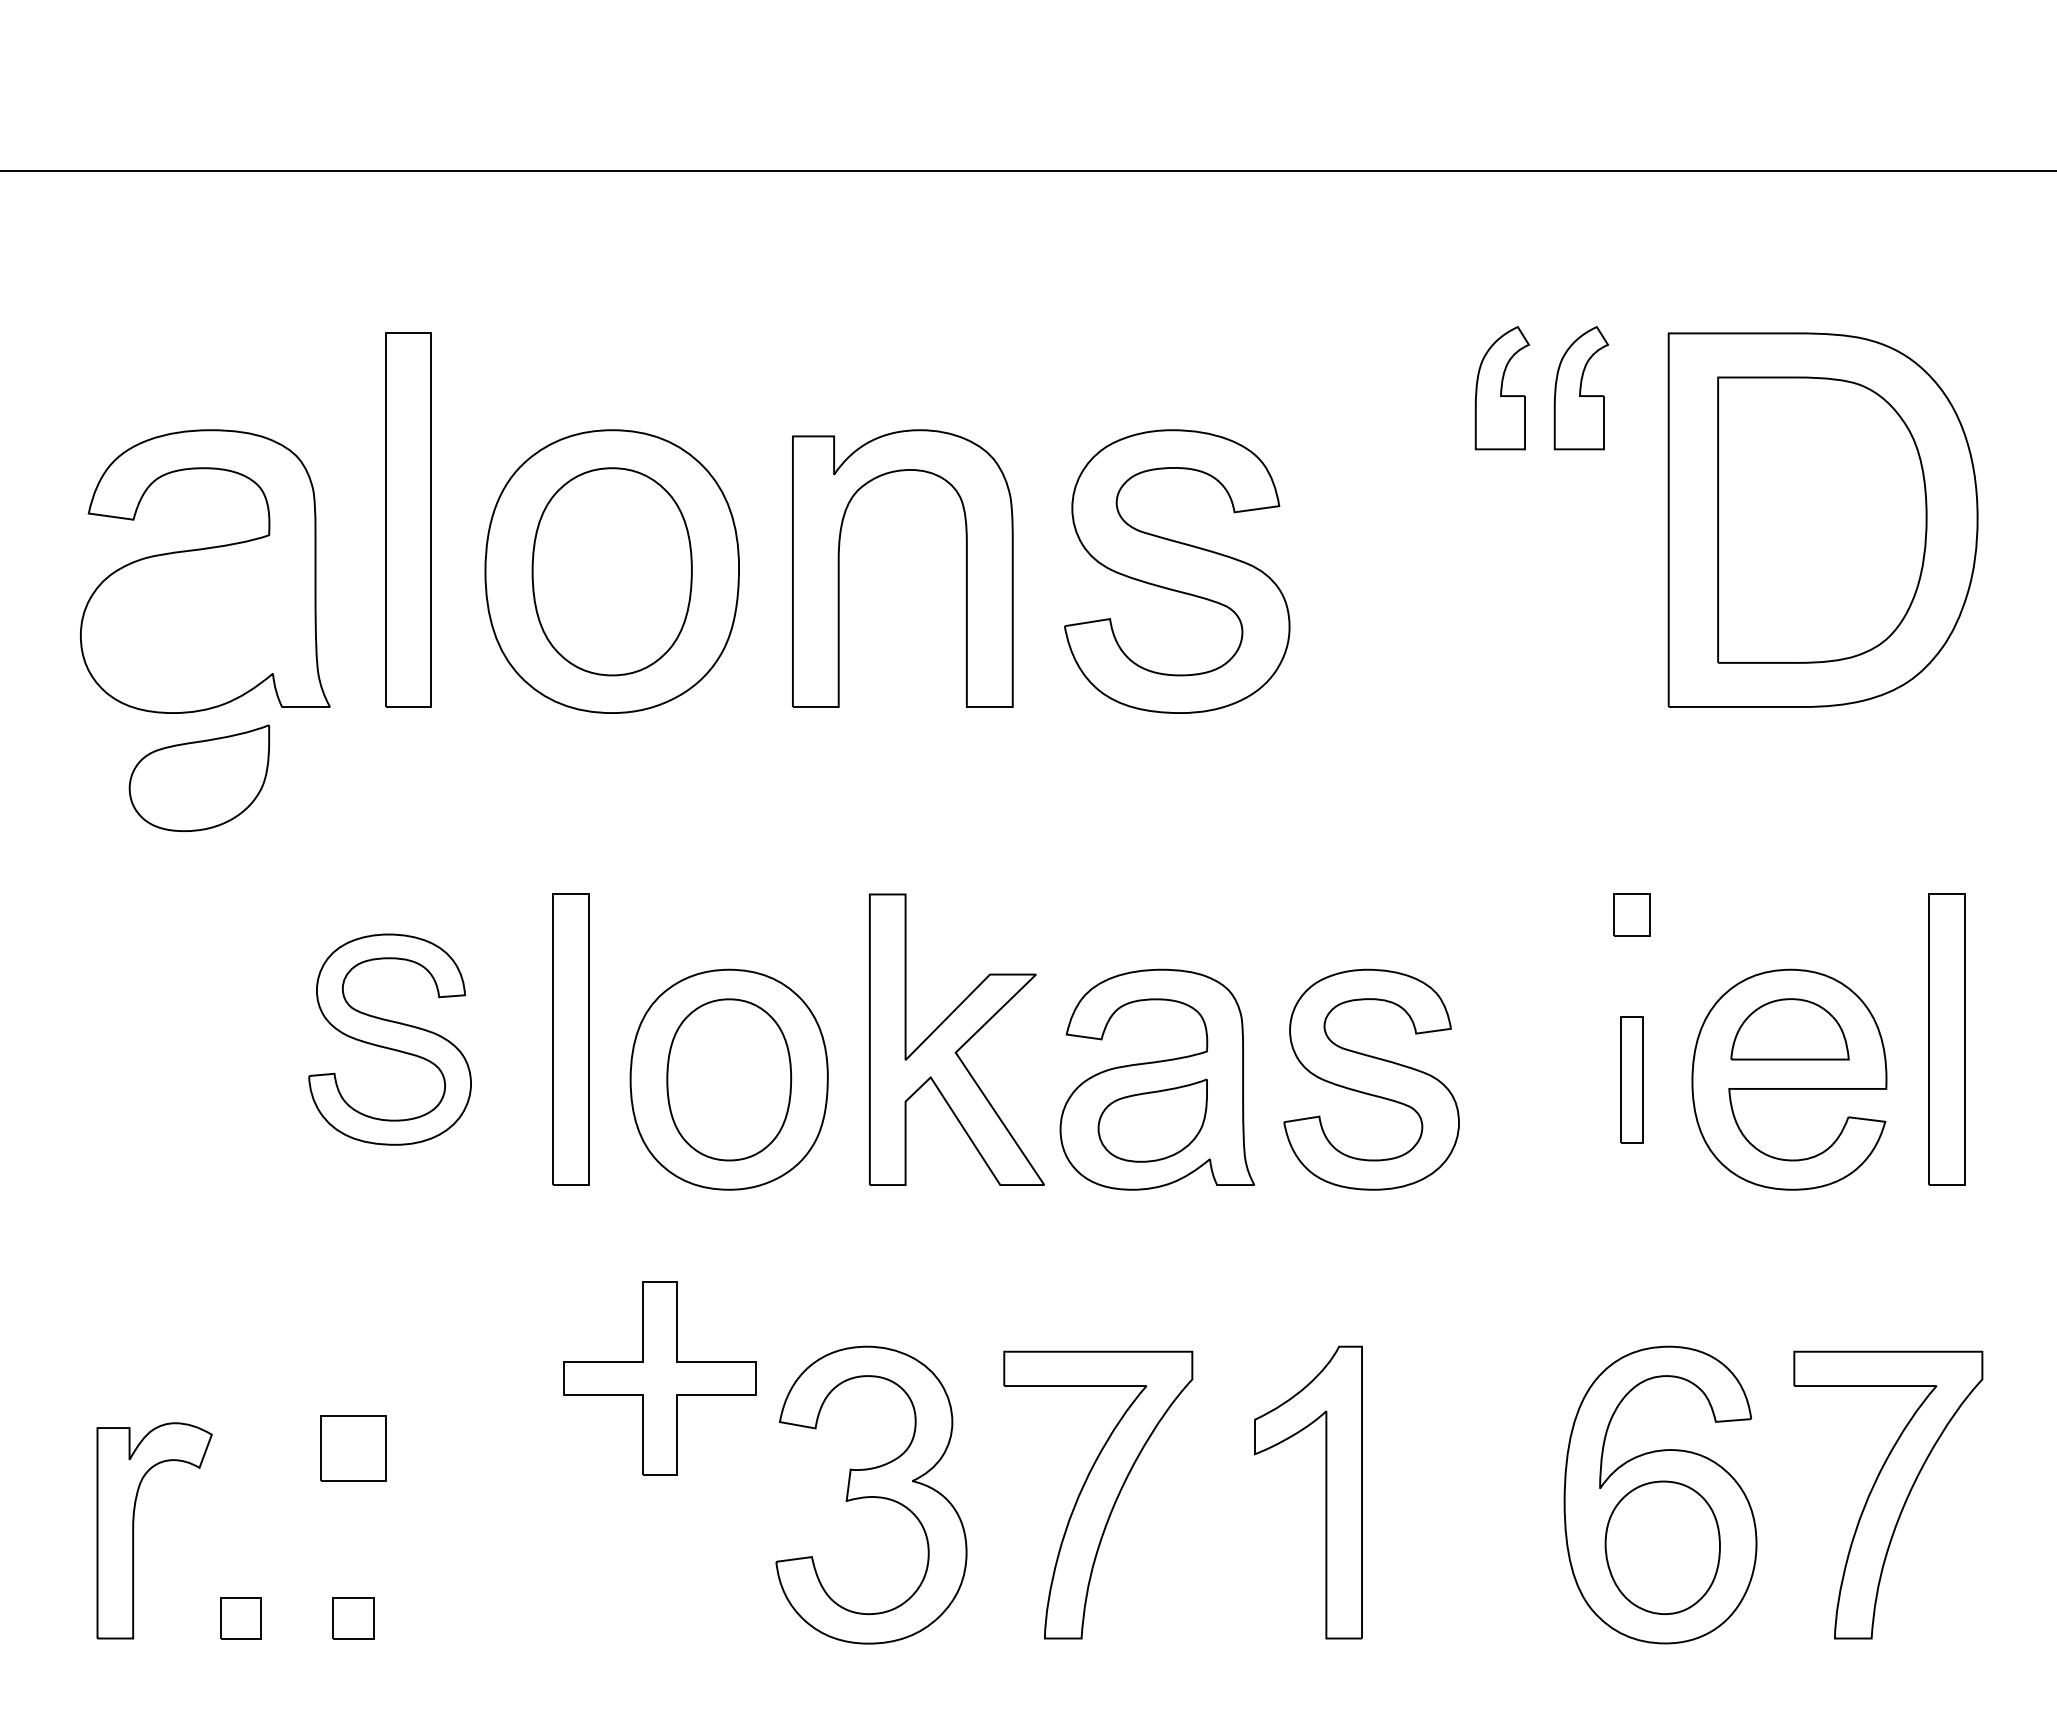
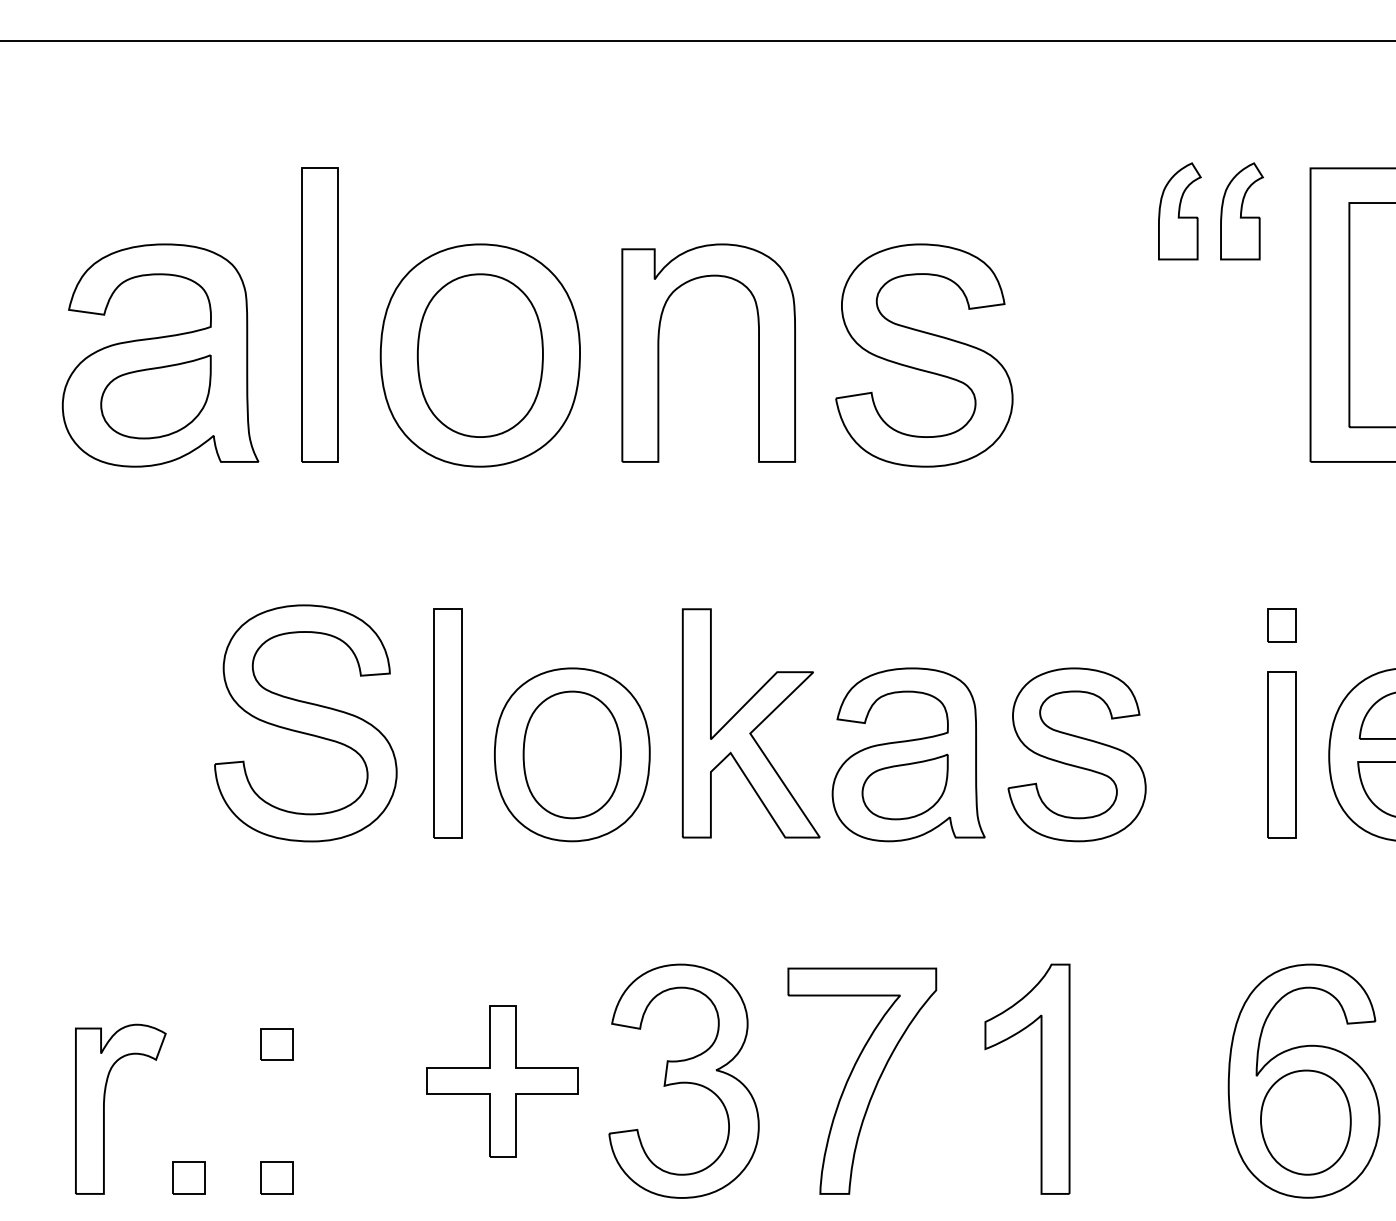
part: (199, 777) -> (156, 396), moved
part: (389, 1039) -> (305, 723), size x1.43
part: (1631, 1079) -> (1281, 754), size x1.67
part: (659, 1378) -> (502, 1081), moved
part: (353, 1448) -> (277, 1044), size x0.62

